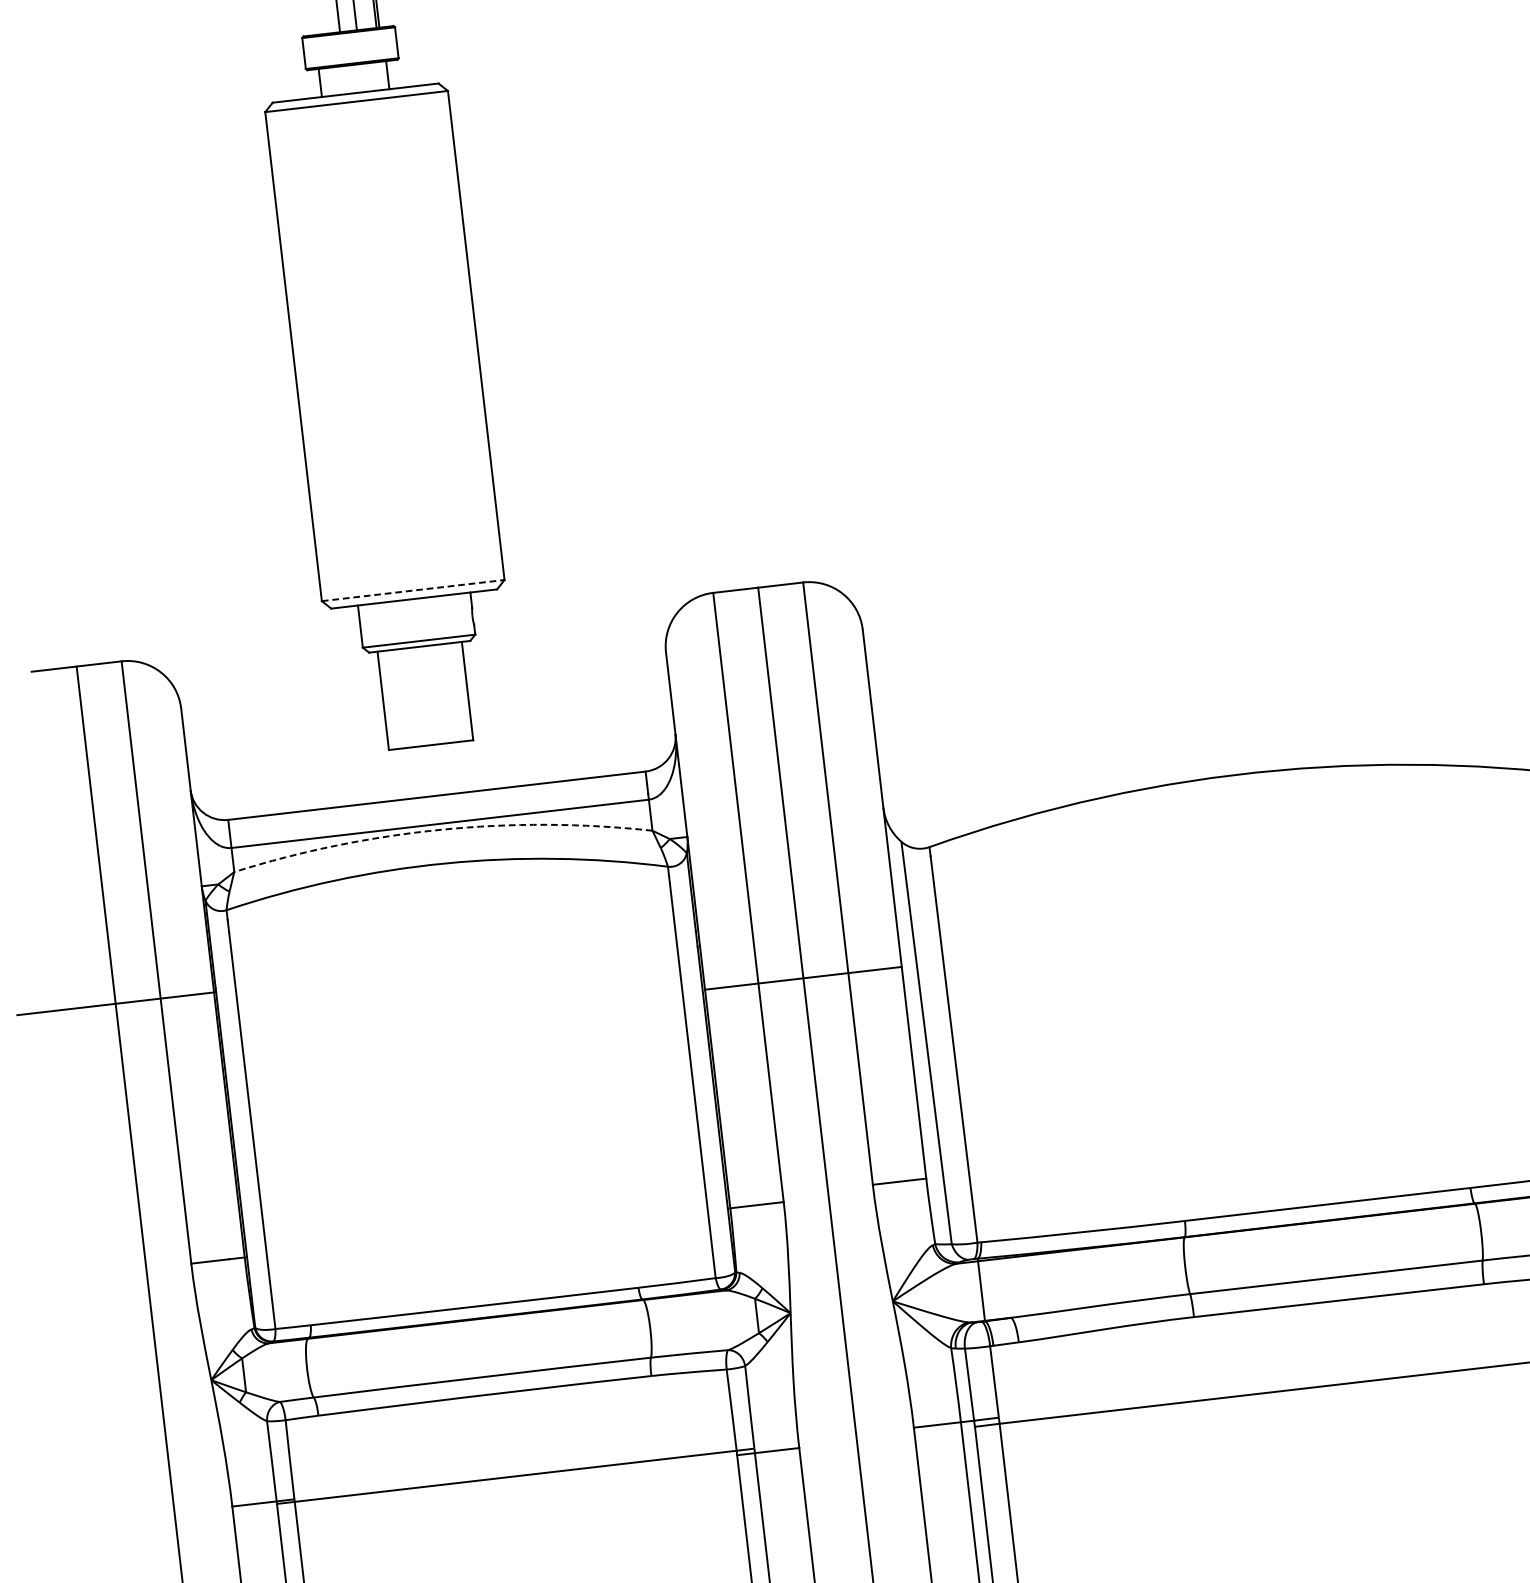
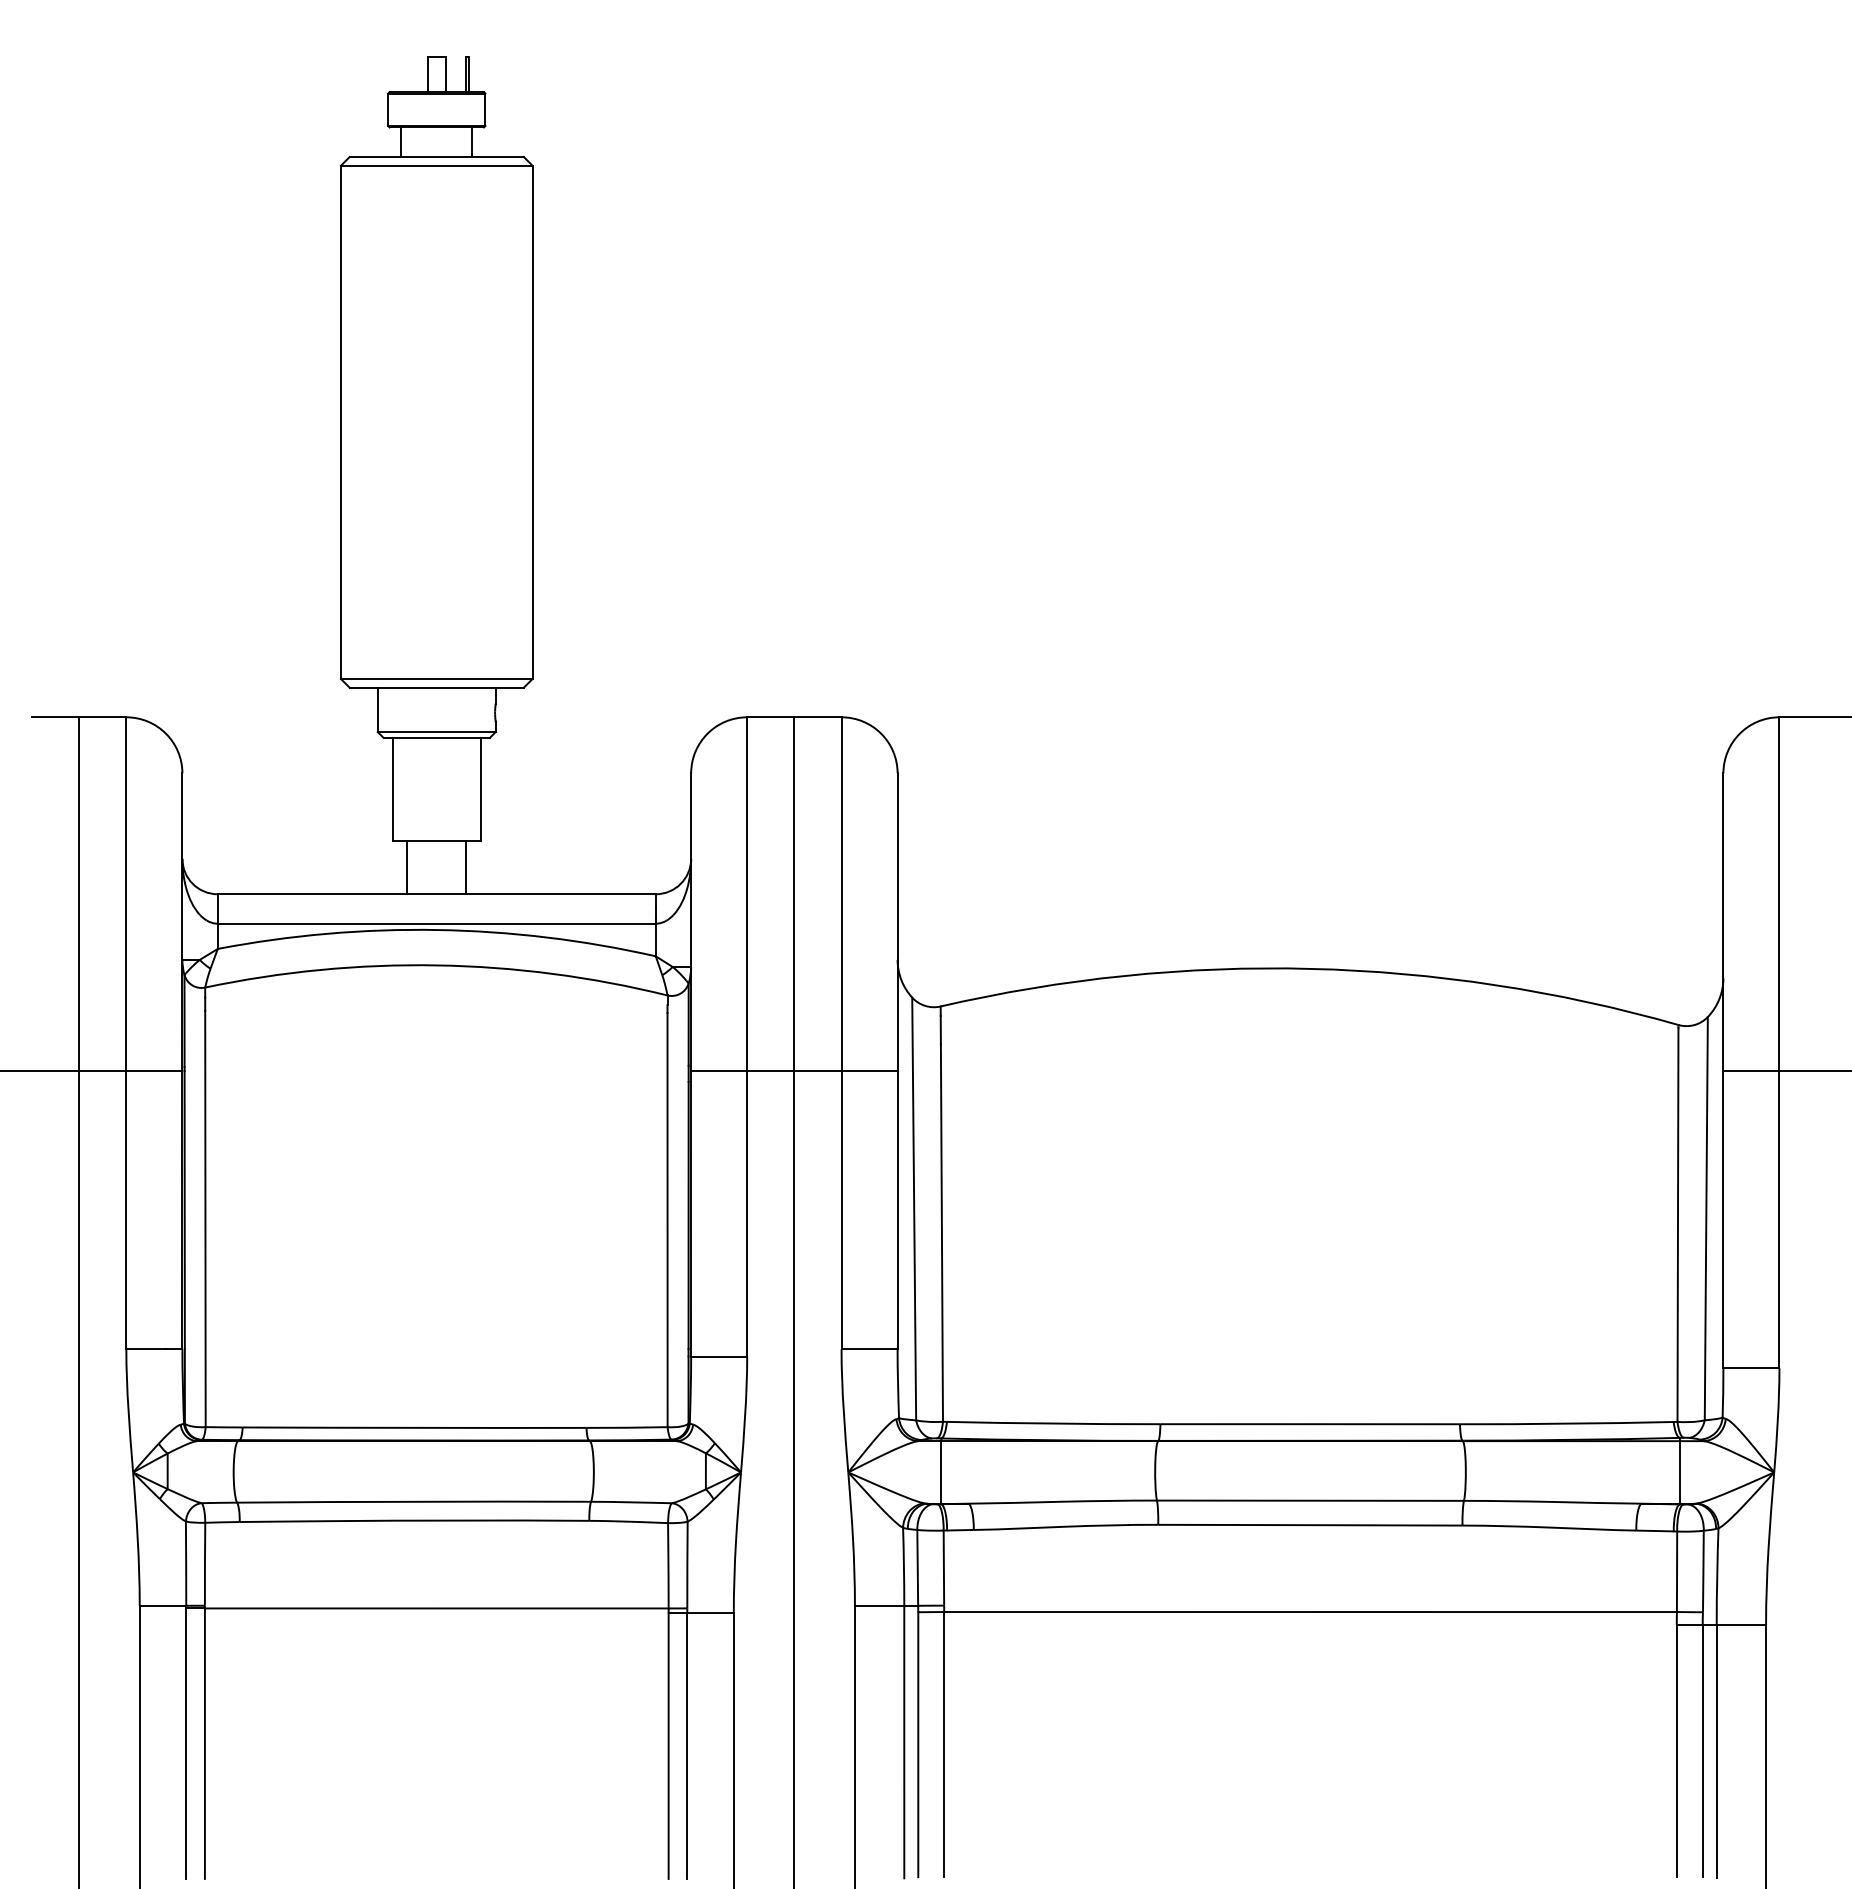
line: (412, 590) -> (436, 678), dashed -> solid
line: (462, 766) -> (466, 867), added
line: (406, 773) -> (407, 867), added
arc: (441, 830) -> (437, 930), dashed -> solid
line: (803, 978) -> (794, 1071), moved

